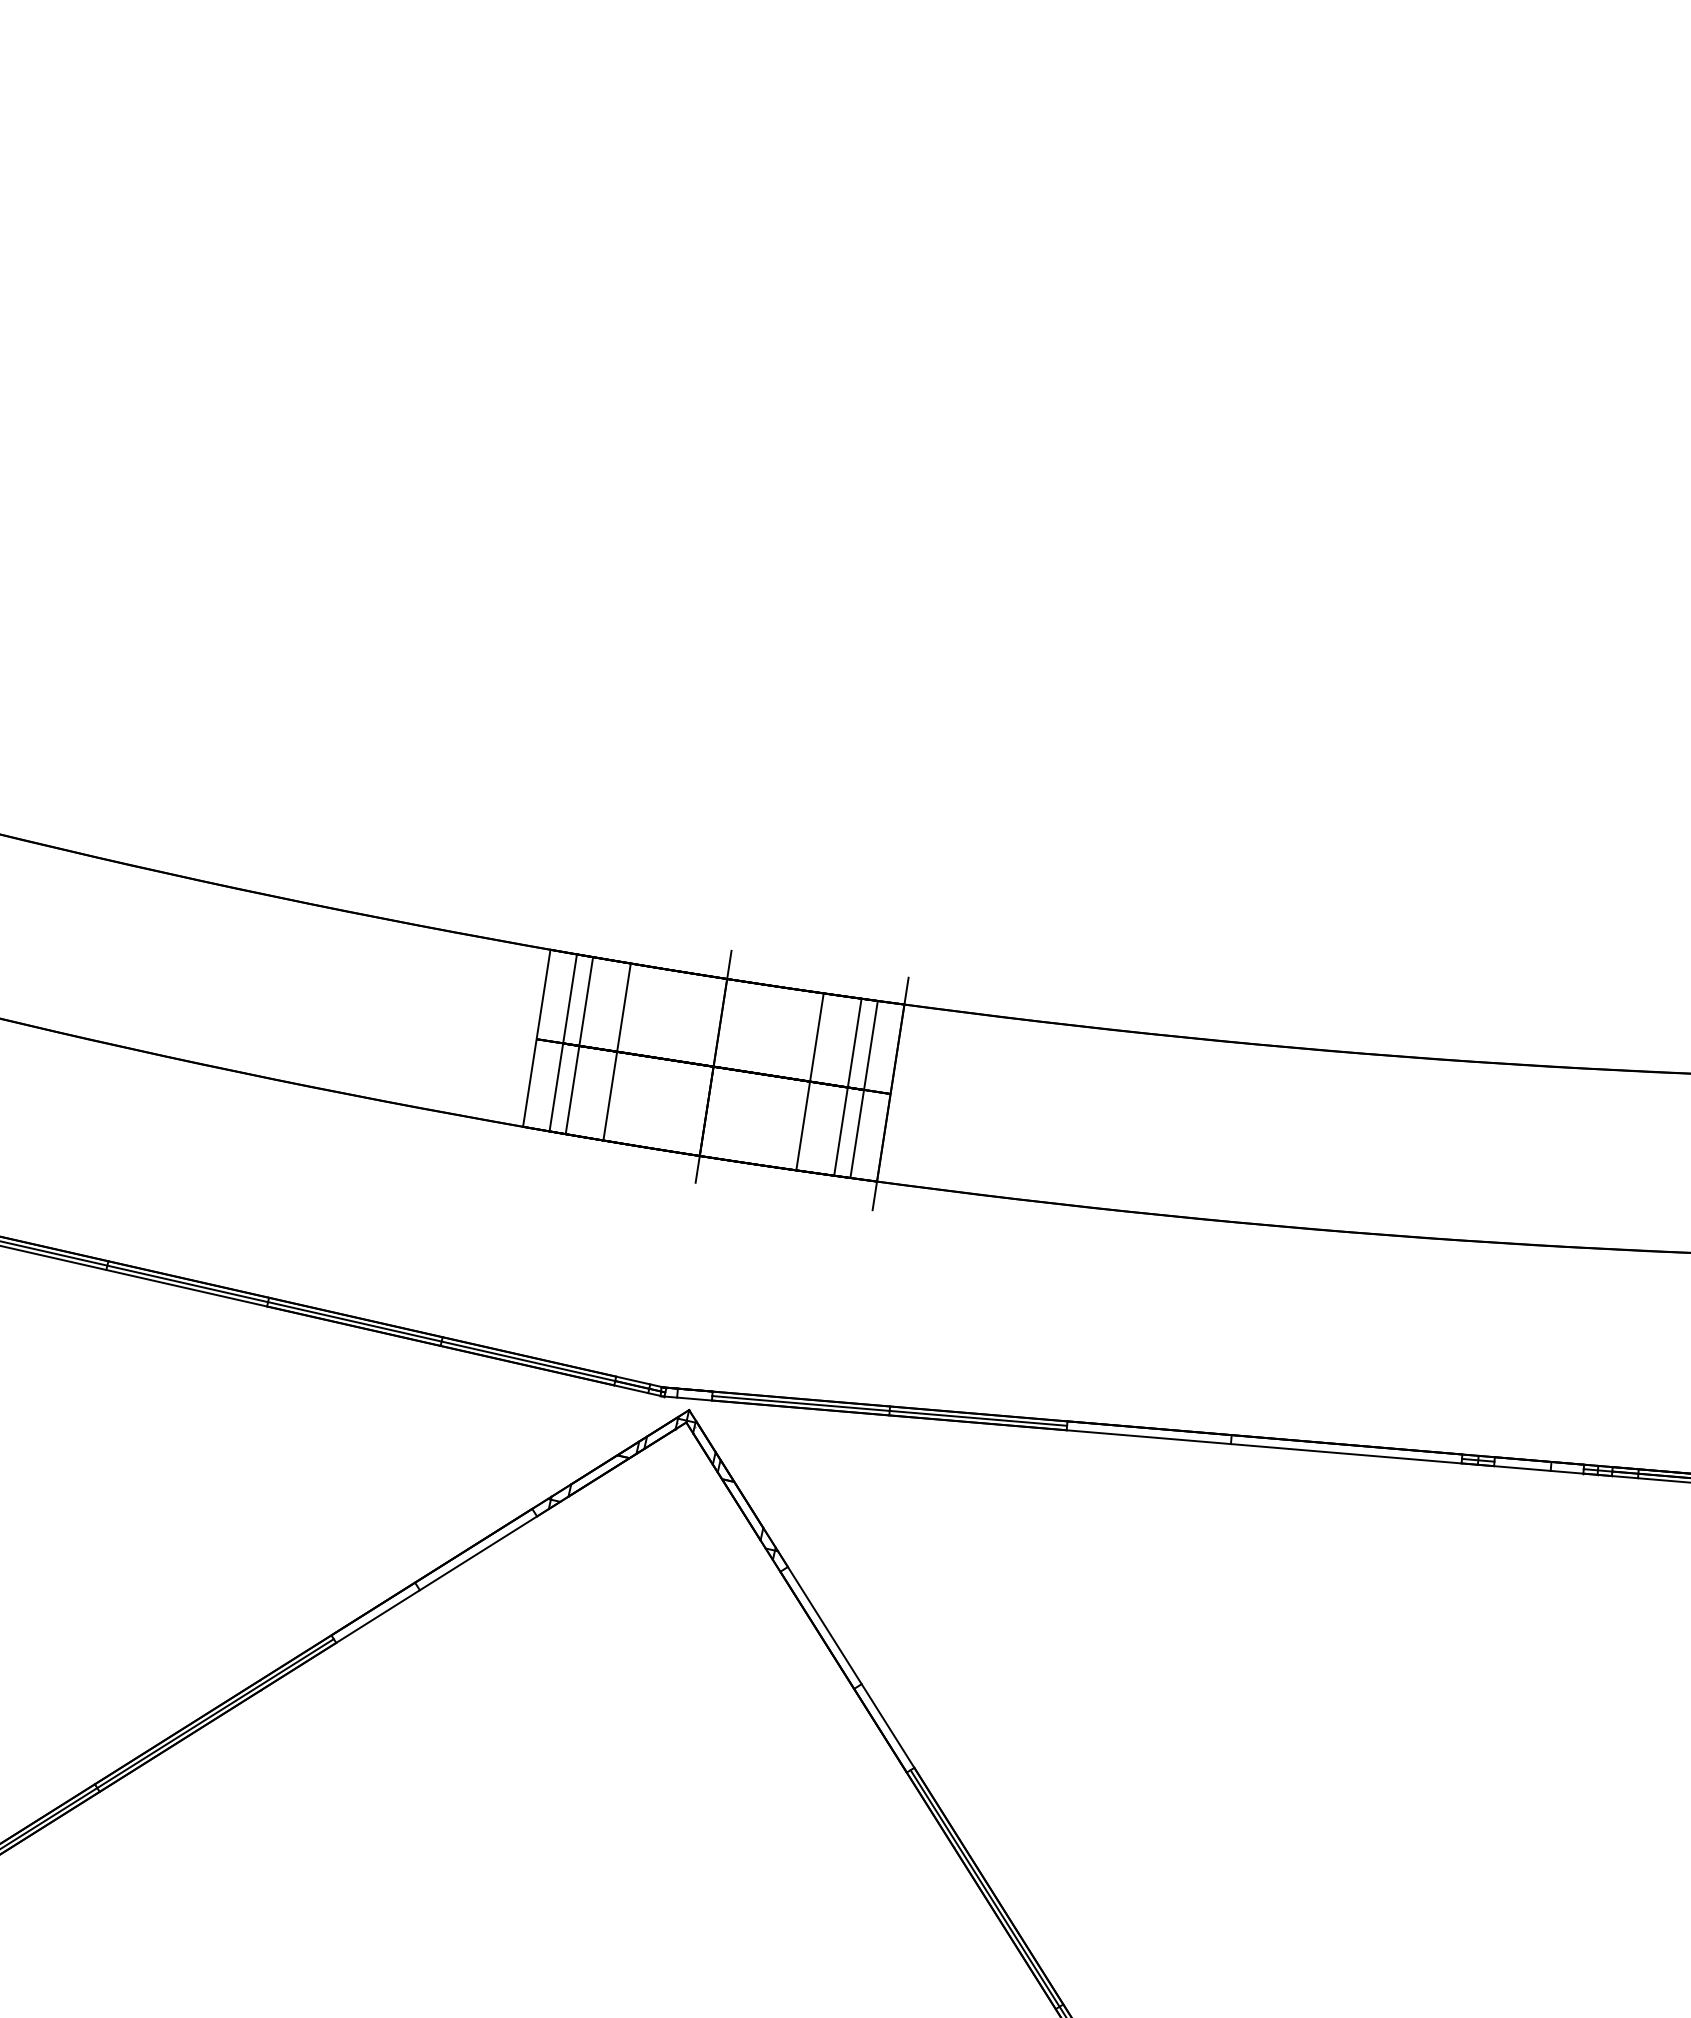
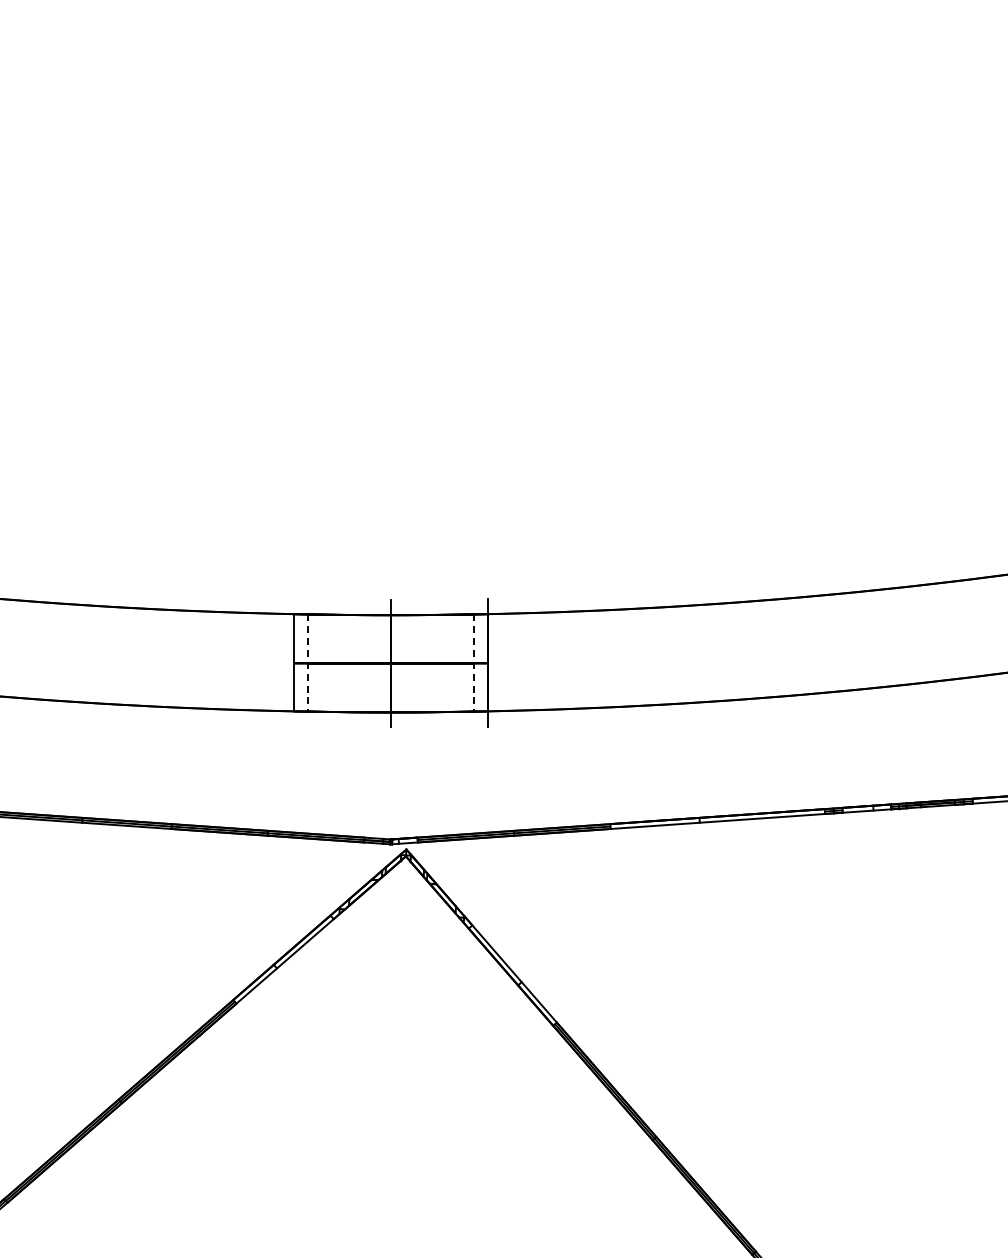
line: (563, 1043) -> (308, 663), solid -> dashed
line: (579, 1044) -> (317, 662), removed
line: (617, 1052) -> (338, 663), removed
line: (810, 1082) -> (444, 663), removed
line: (847, 1085) -> (464, 662), removed
line: (863, 1090) -> (473, 663), solid -> dashed

